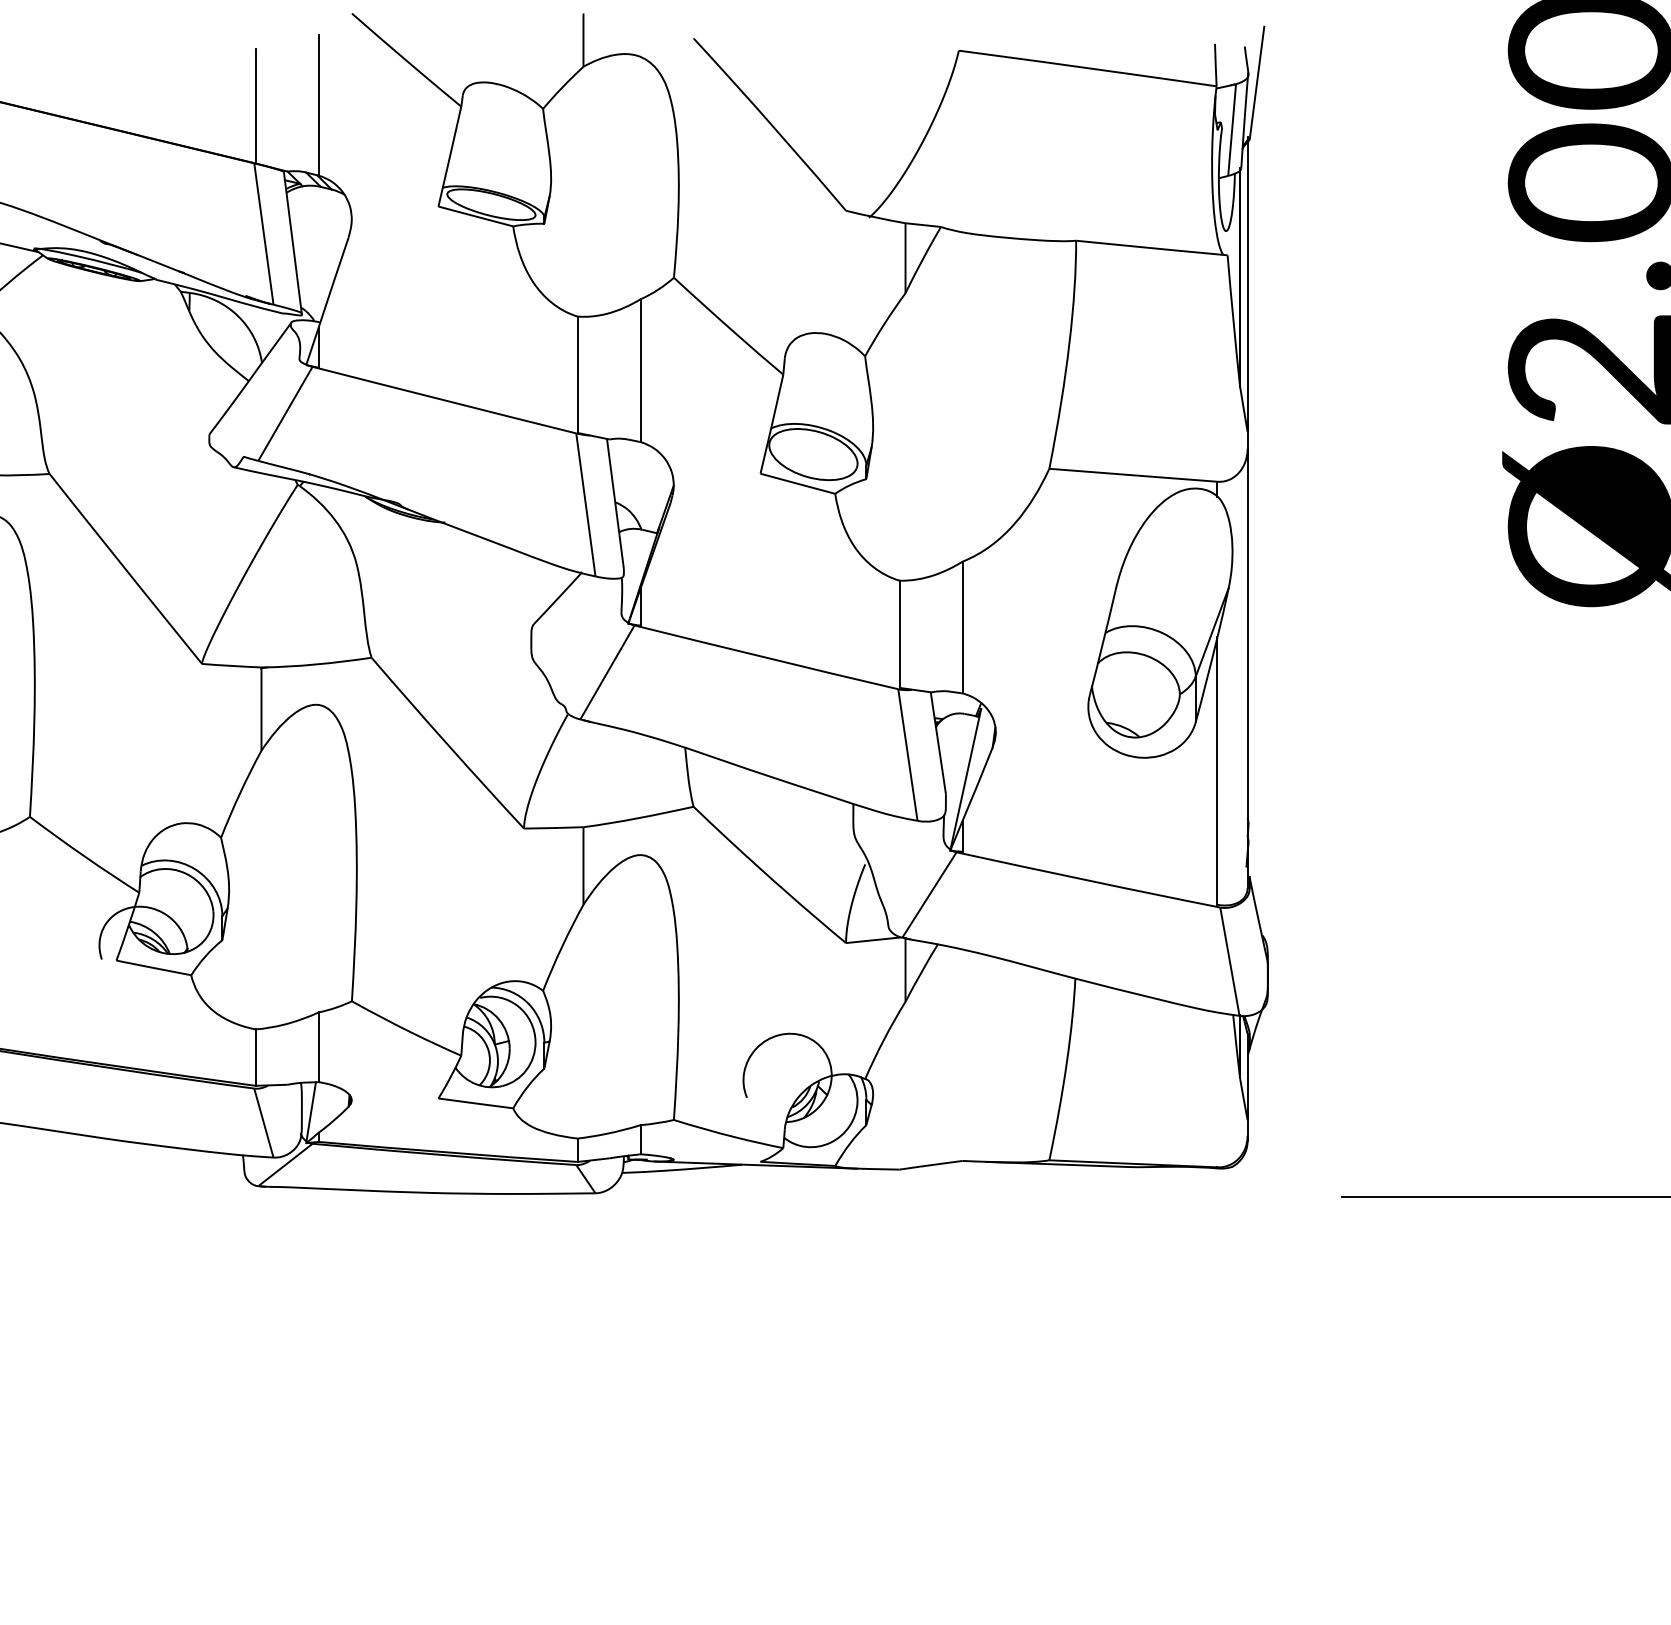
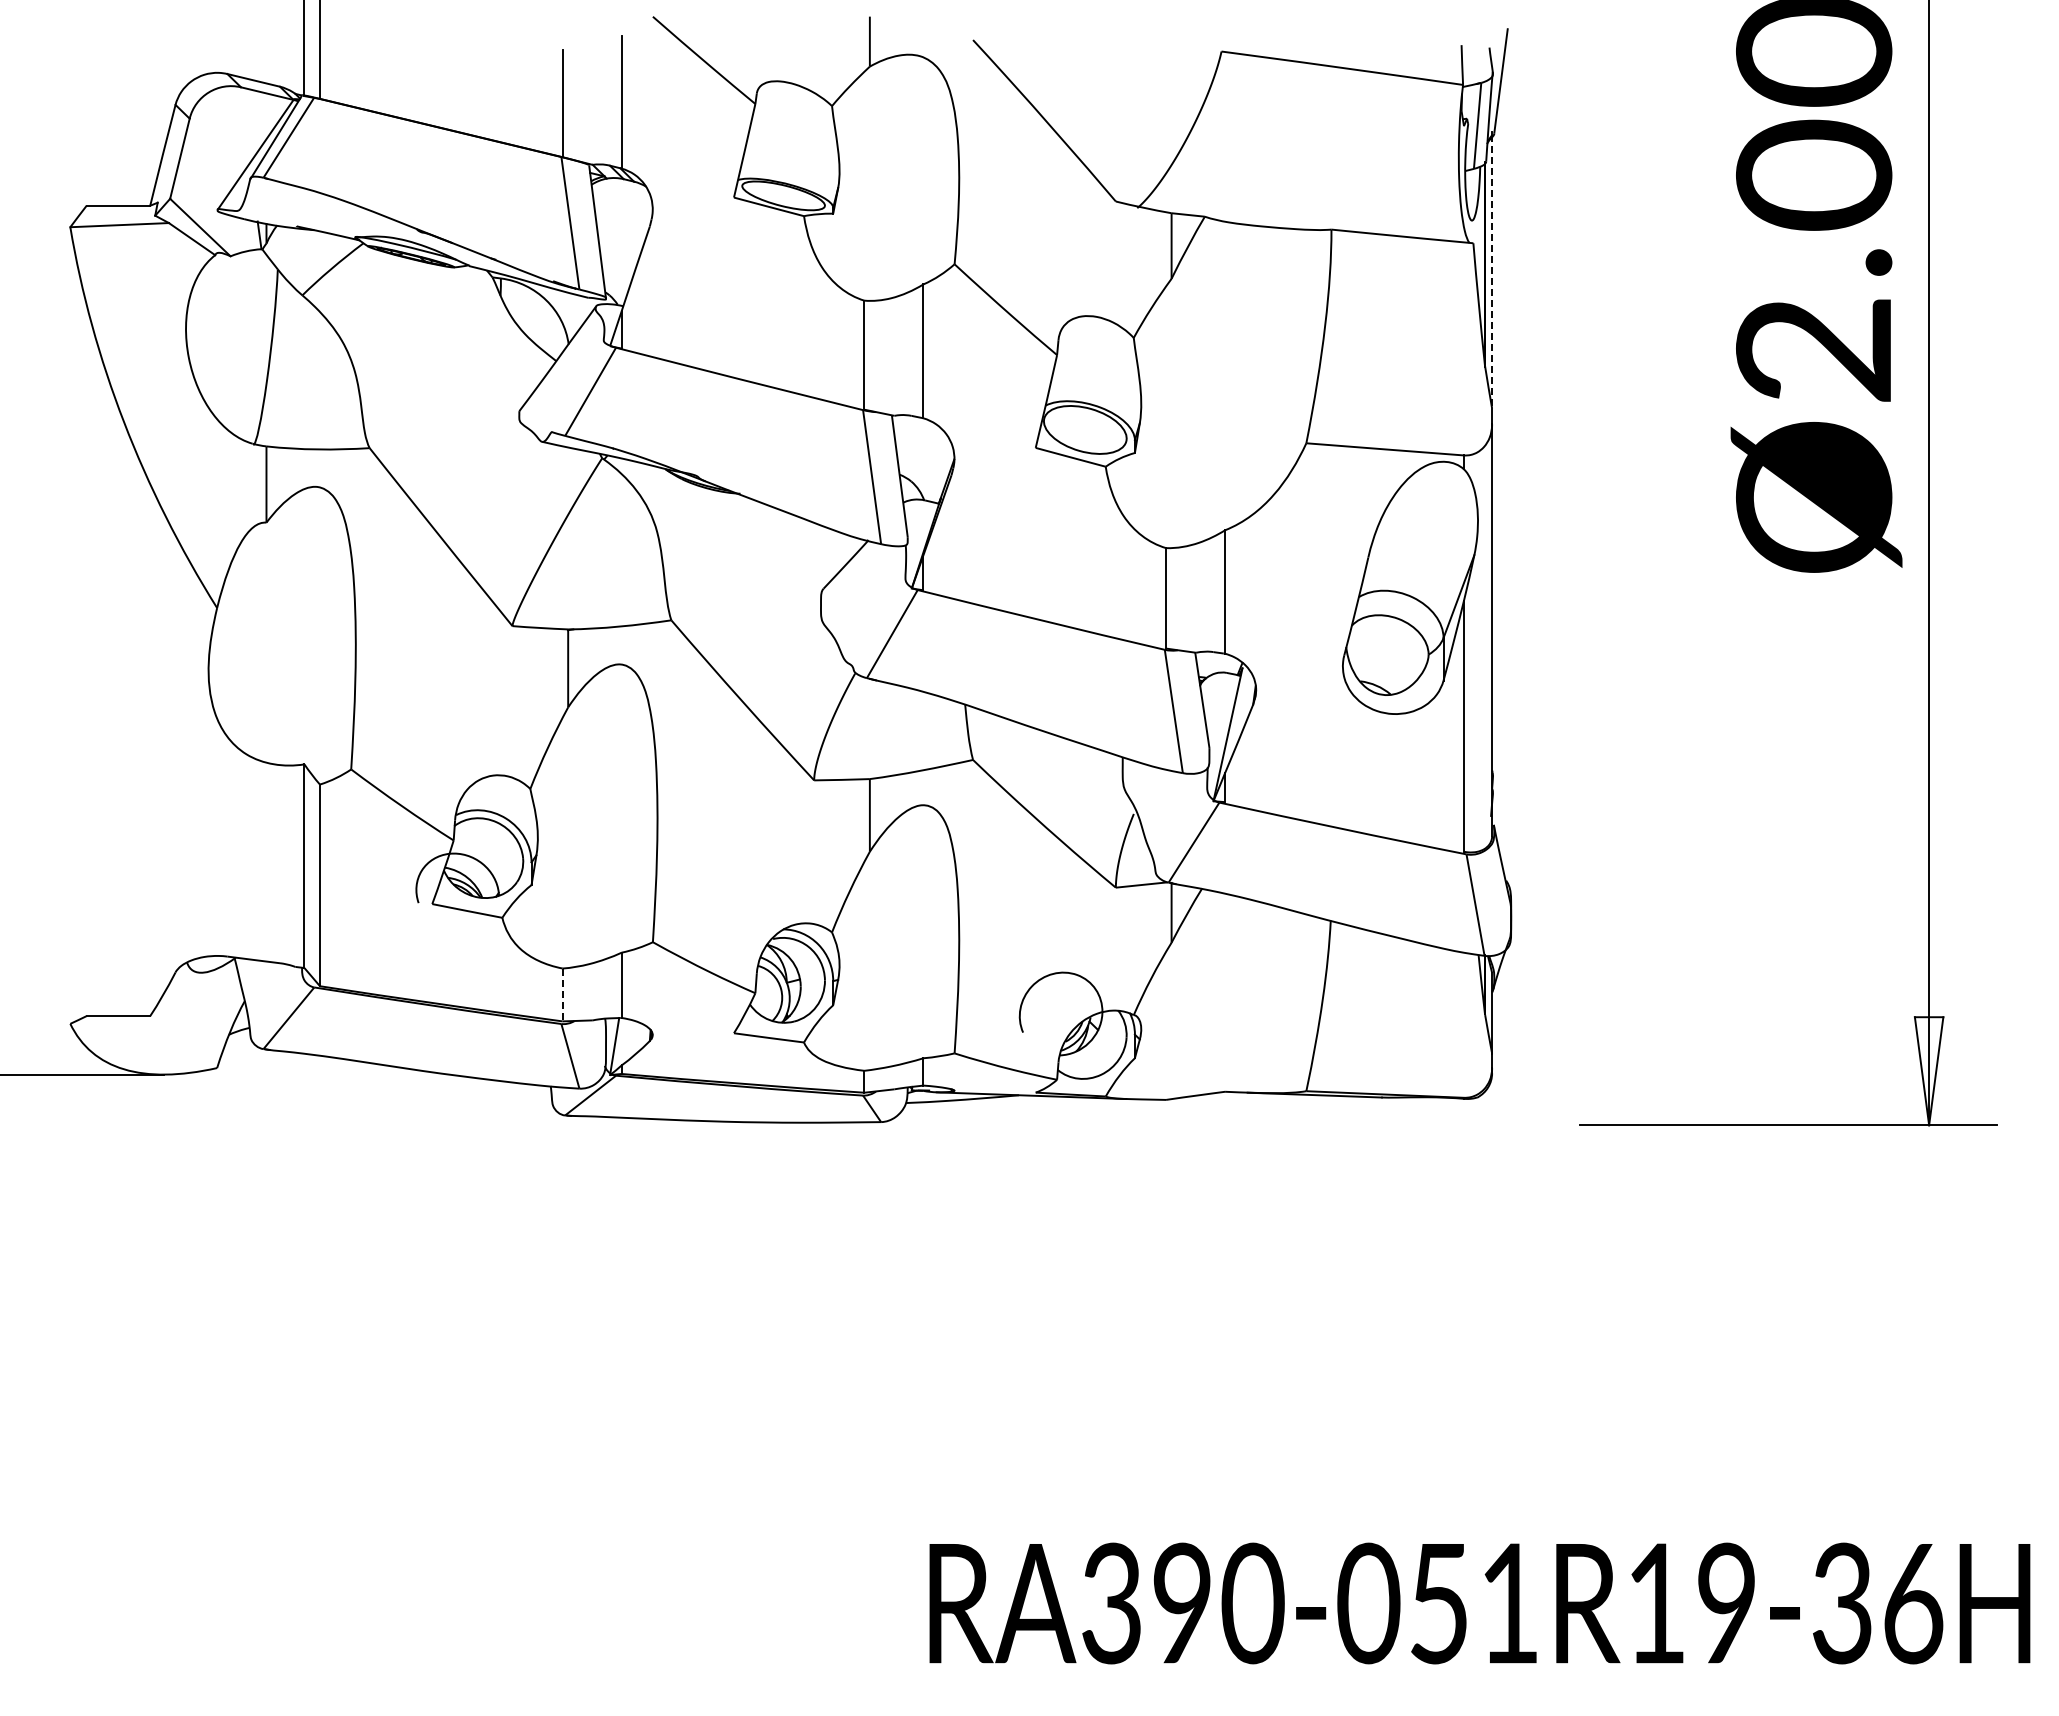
line: (1248, 285) -> (1492, 271), solid -> dashed
line: (255, 1058) -> (562, 995), solid -> dashed

